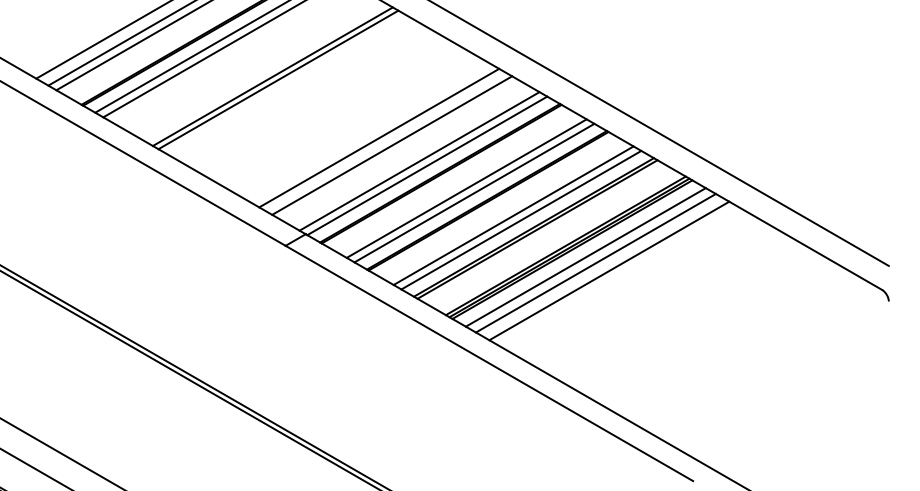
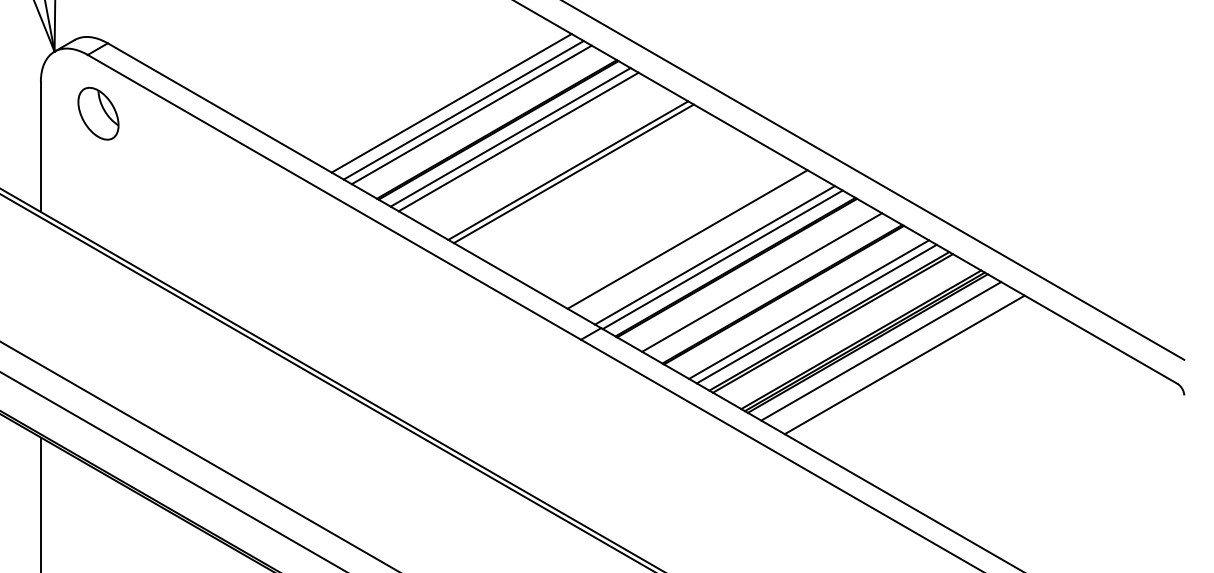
line: (379, 137) -> (674, 231), removed
line: (474, 192) -> (769, 286), removed
line: (596, 262) -> (891, 356), removed

